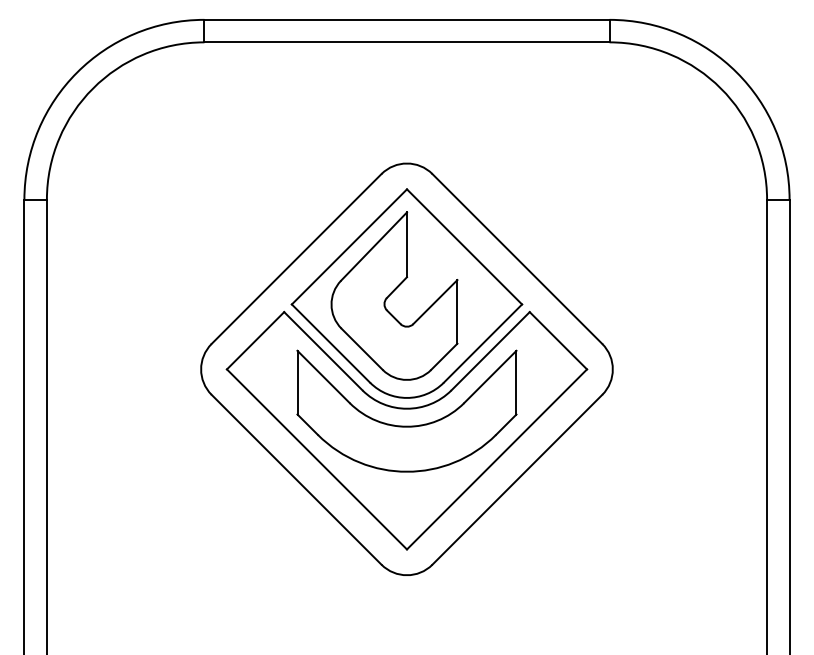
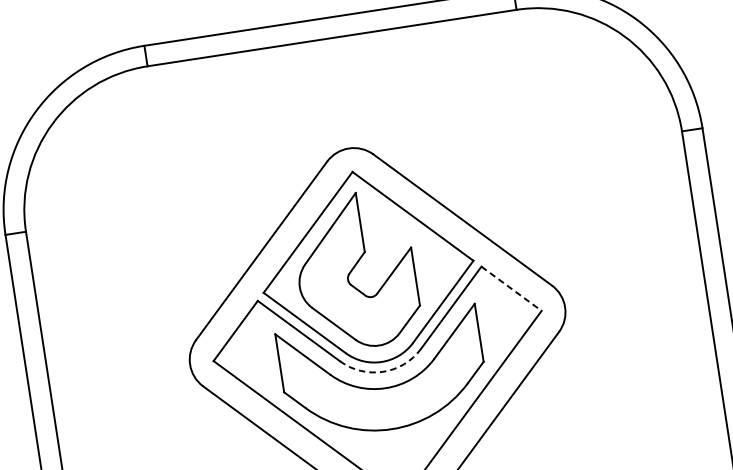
line: (558, 340) -> (511, 288), solid -> dashed
arc: (407, 408) -> (383, 371), solid -> dashed

